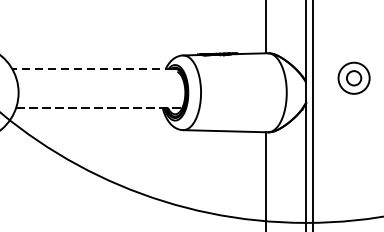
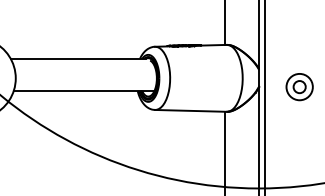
line: (92, 69) -> (78, 58), dashed -> solid
part: (353, 78) -> (299, 87), moved
line: (99, 107) -> (84, 90), dashed -> solid

